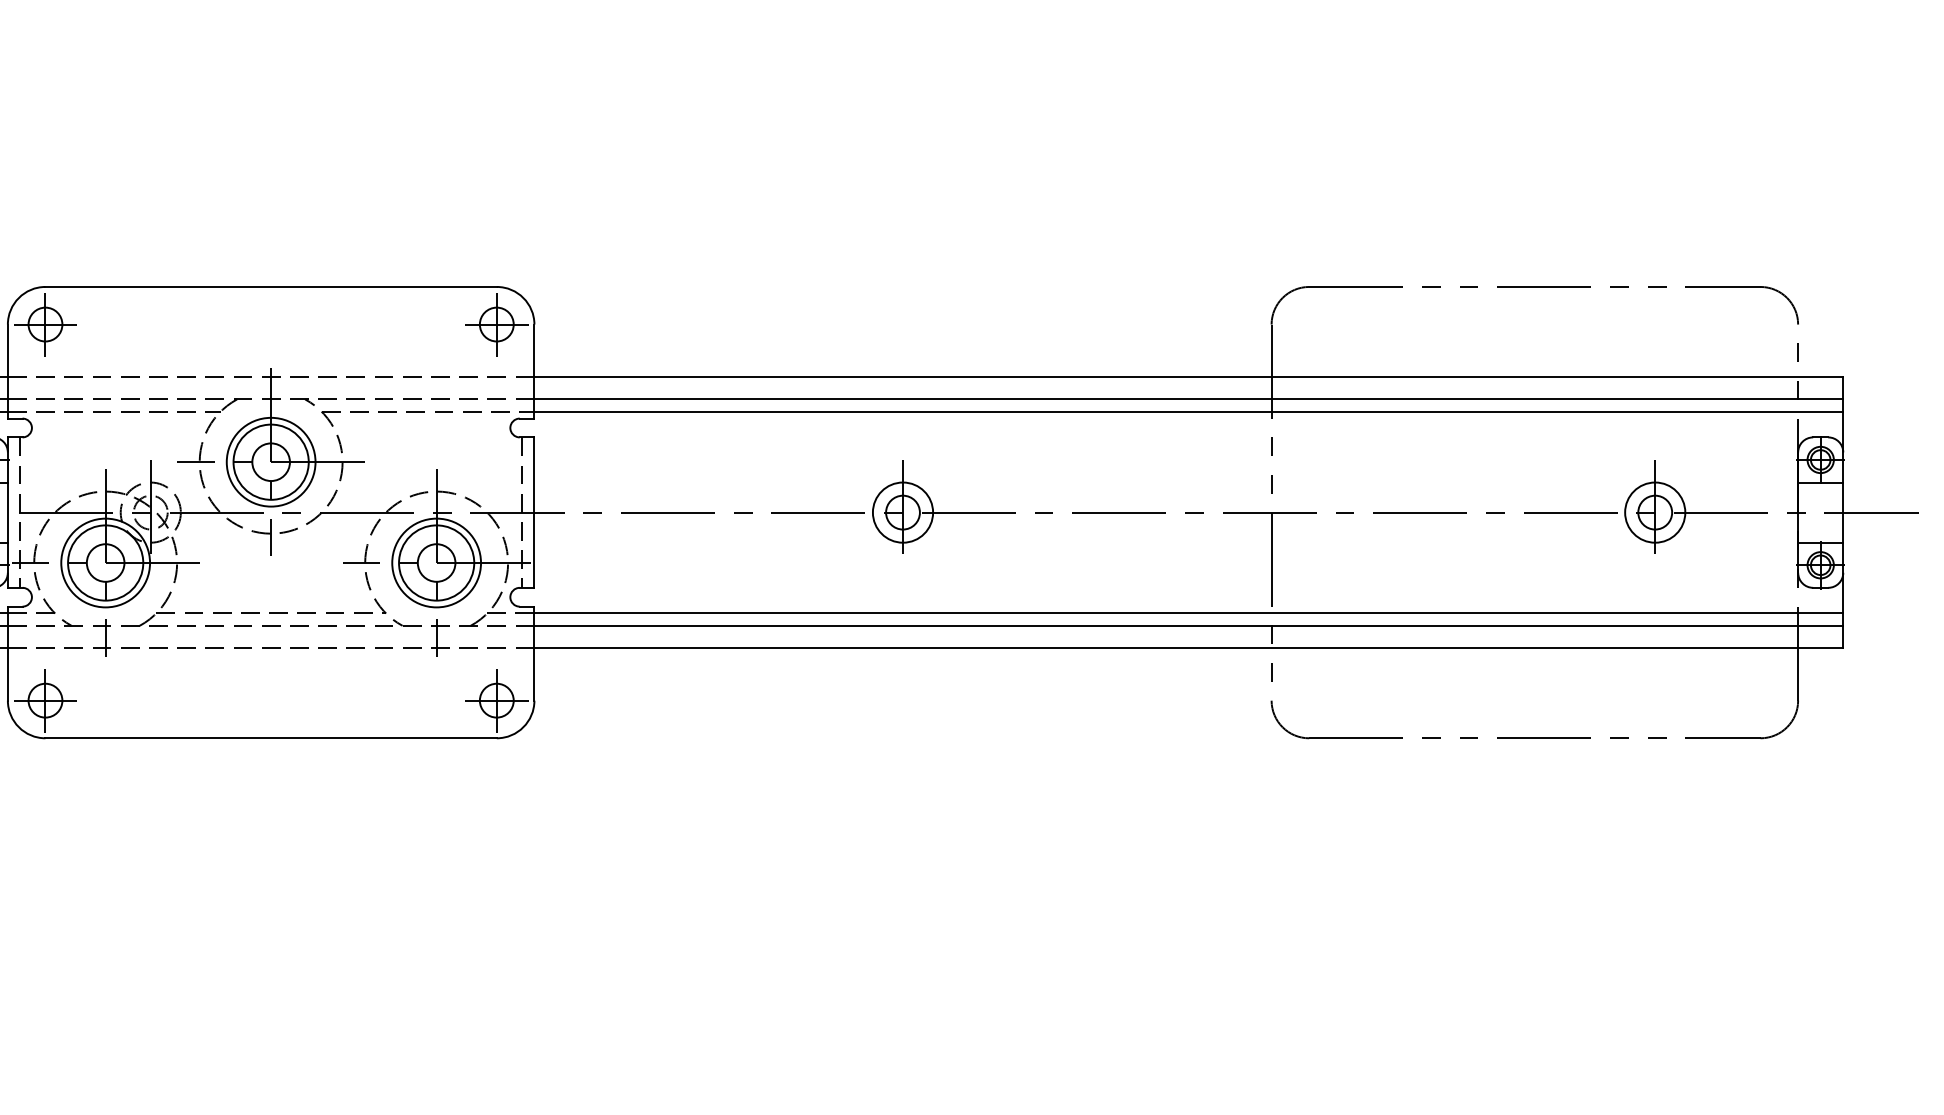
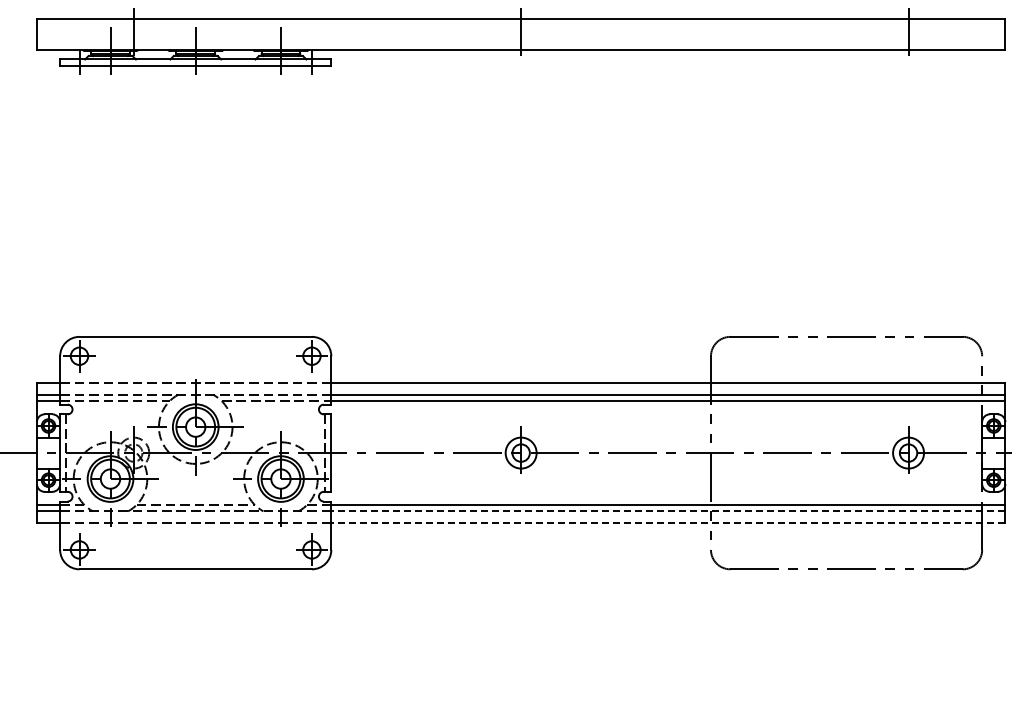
line: (1187, 626) -> (667, 511), solid -> dashed
line: (1187, 647) -> (667, 522), solid -> dashed

